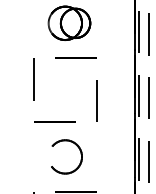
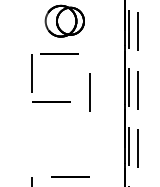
line: (75, 58) -> (59, 53), moved
line: (54, 121) -> (51, 101), moved
part: (79, 152) -> (74, 140), removed

